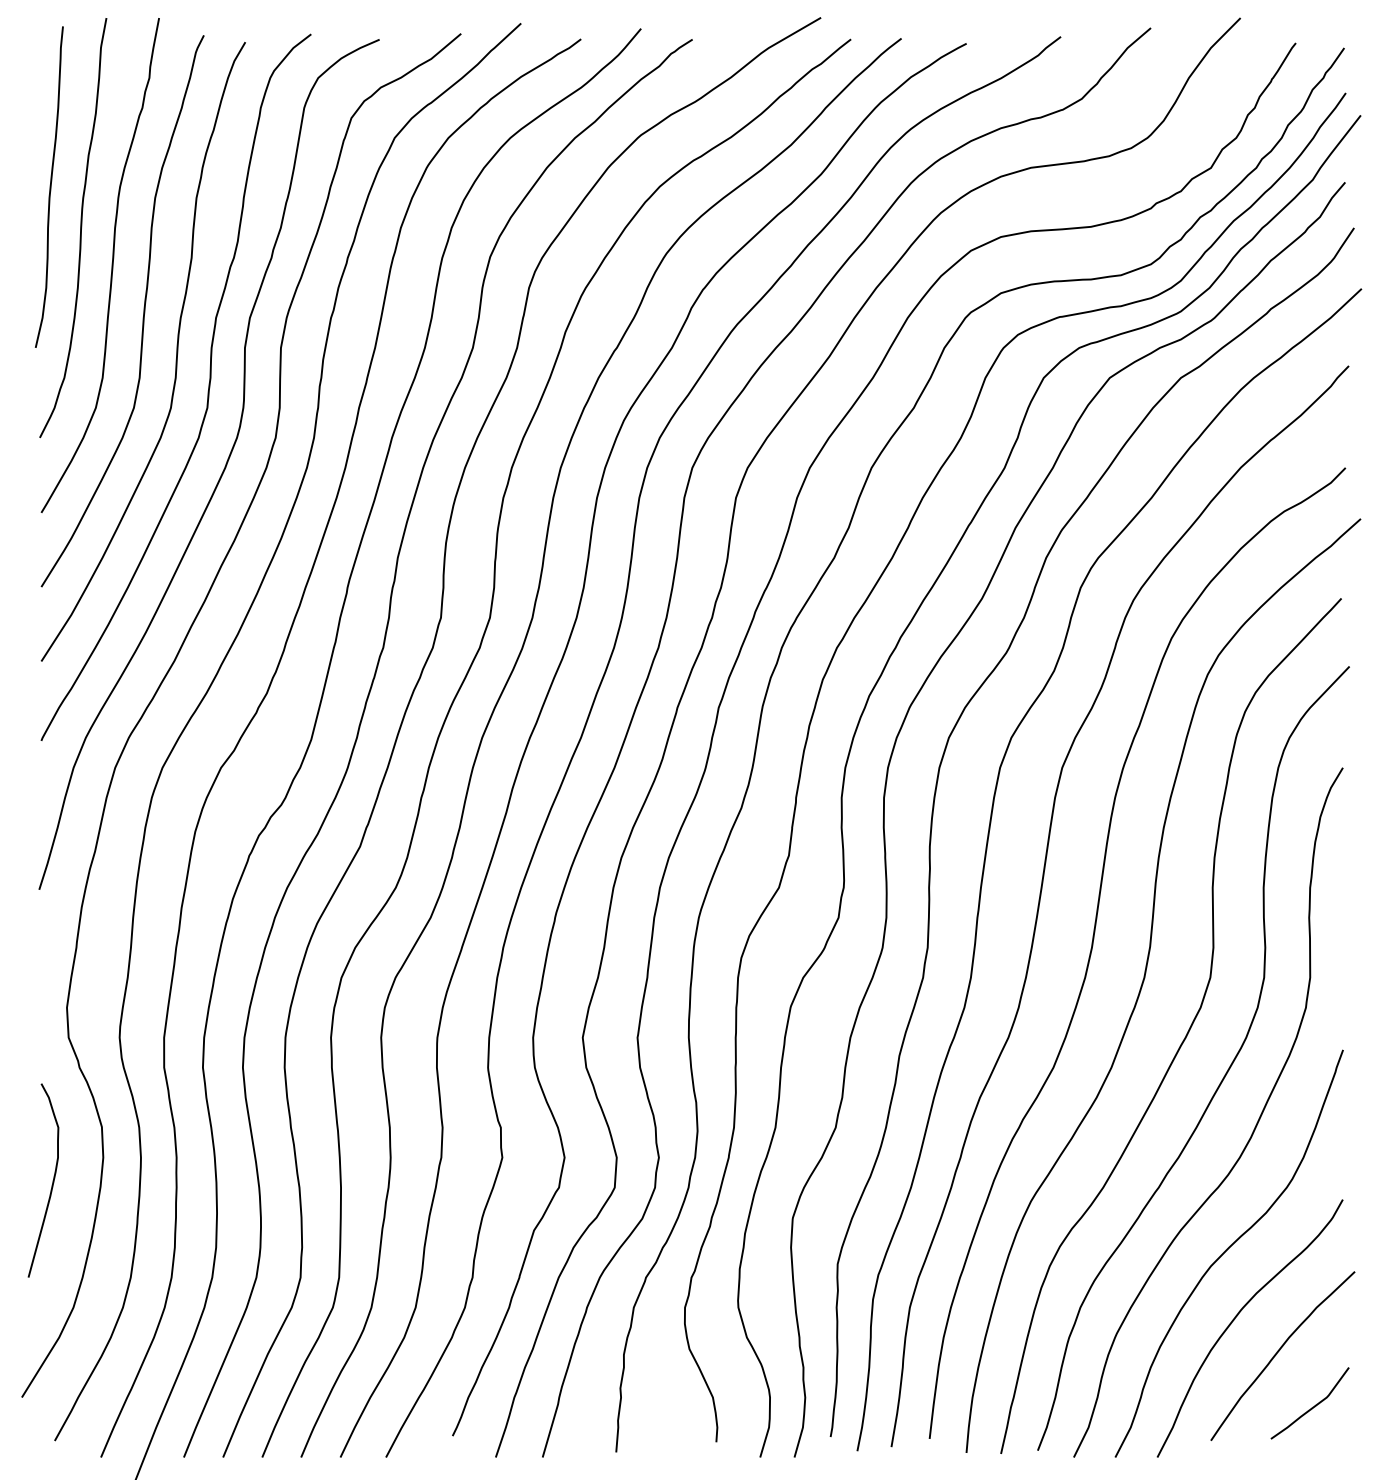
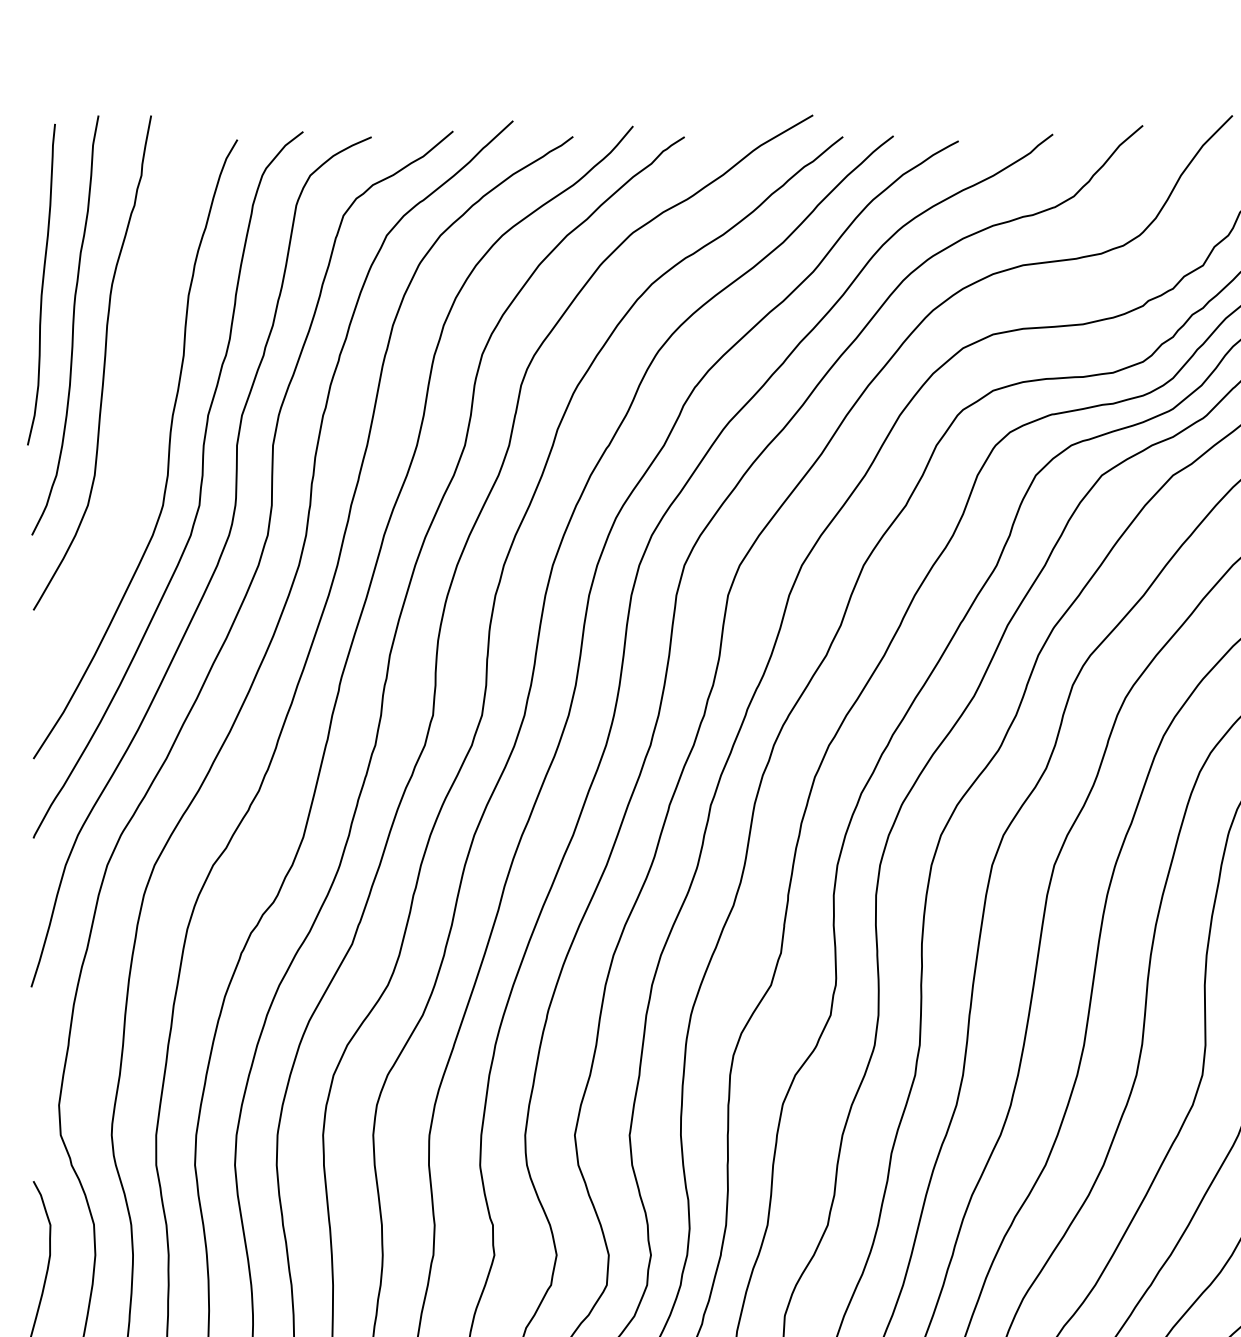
curve: (142, 317) -> (134, 415), removed

